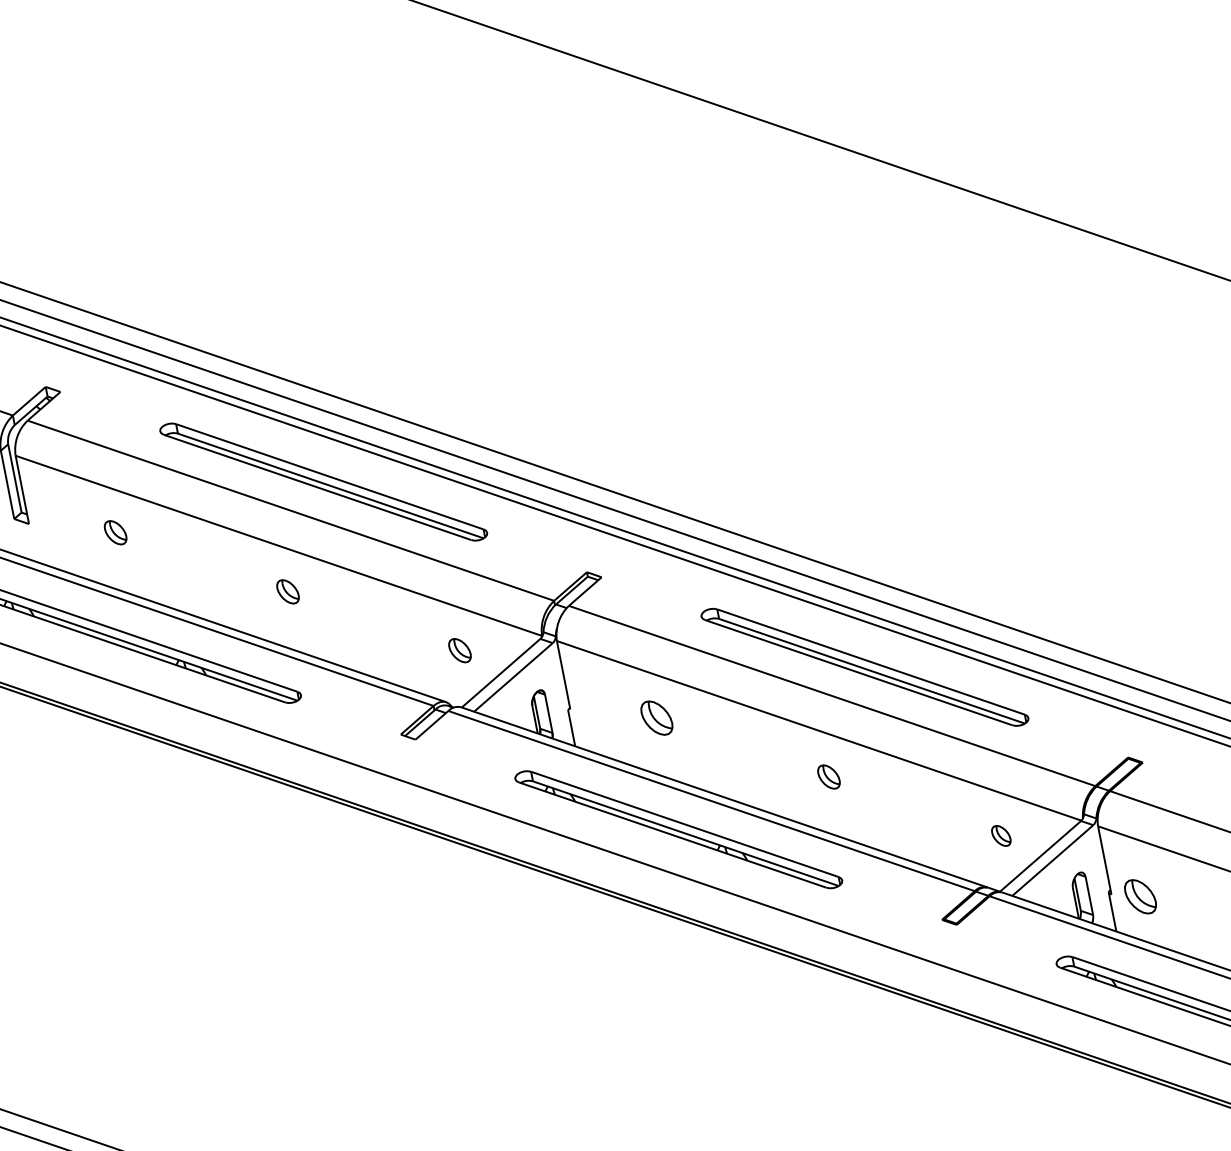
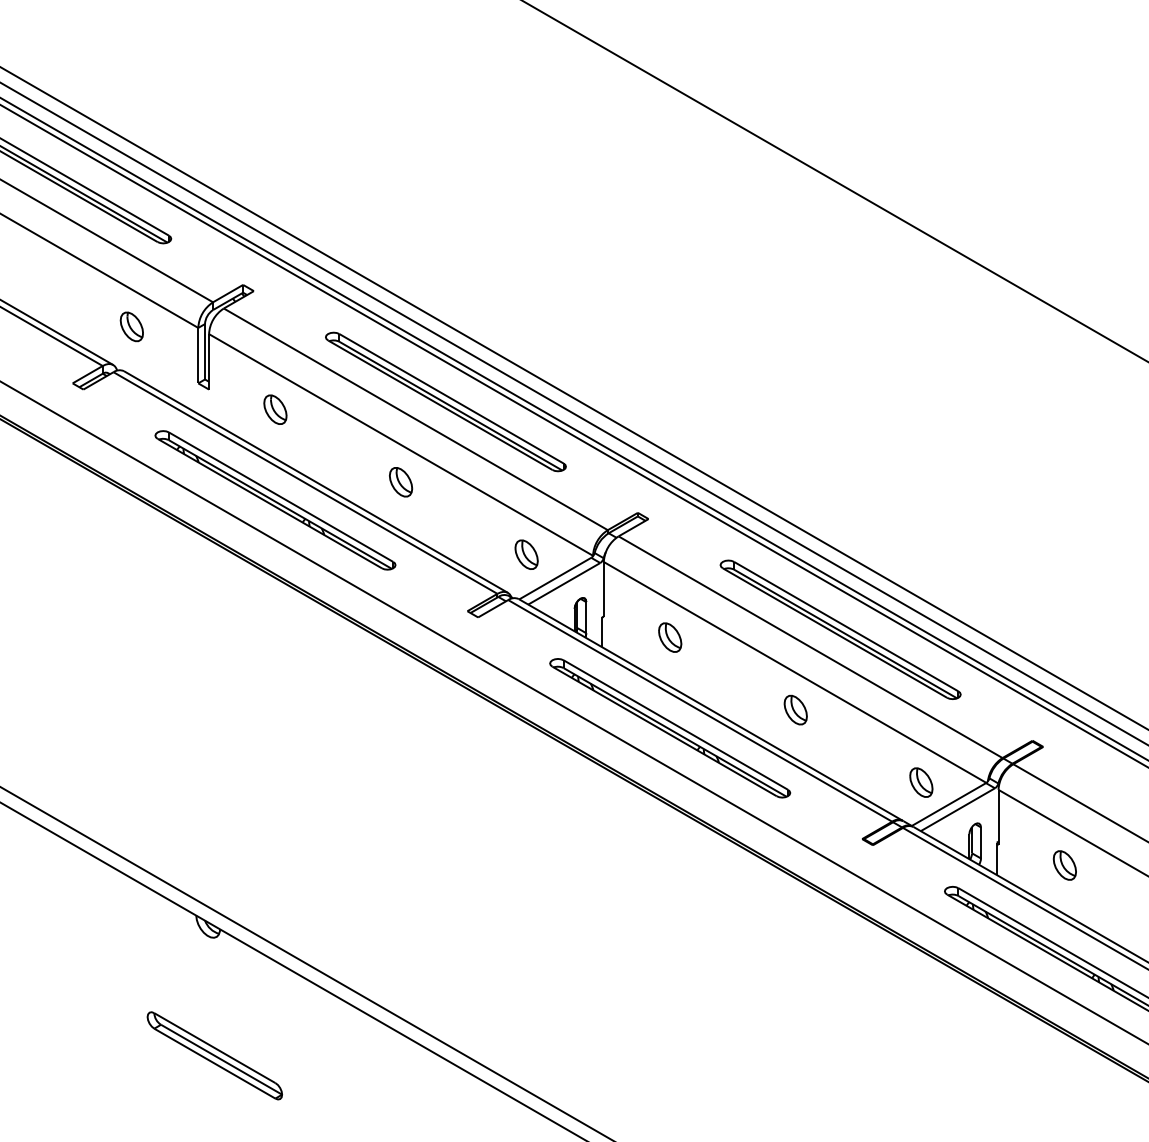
part: (115, 532) -> (275, 409), size x1.43
part: (288, 591) -> (401, 482), size x1.43
part: (459, 650) -> (526, 554), size x1.43
part: (828, 776) -> (795, 709), size x1.43
part: (1001, 835) -> (921, 782), size x1.67
part: (1140, 896) -> (1064, 865), moved

